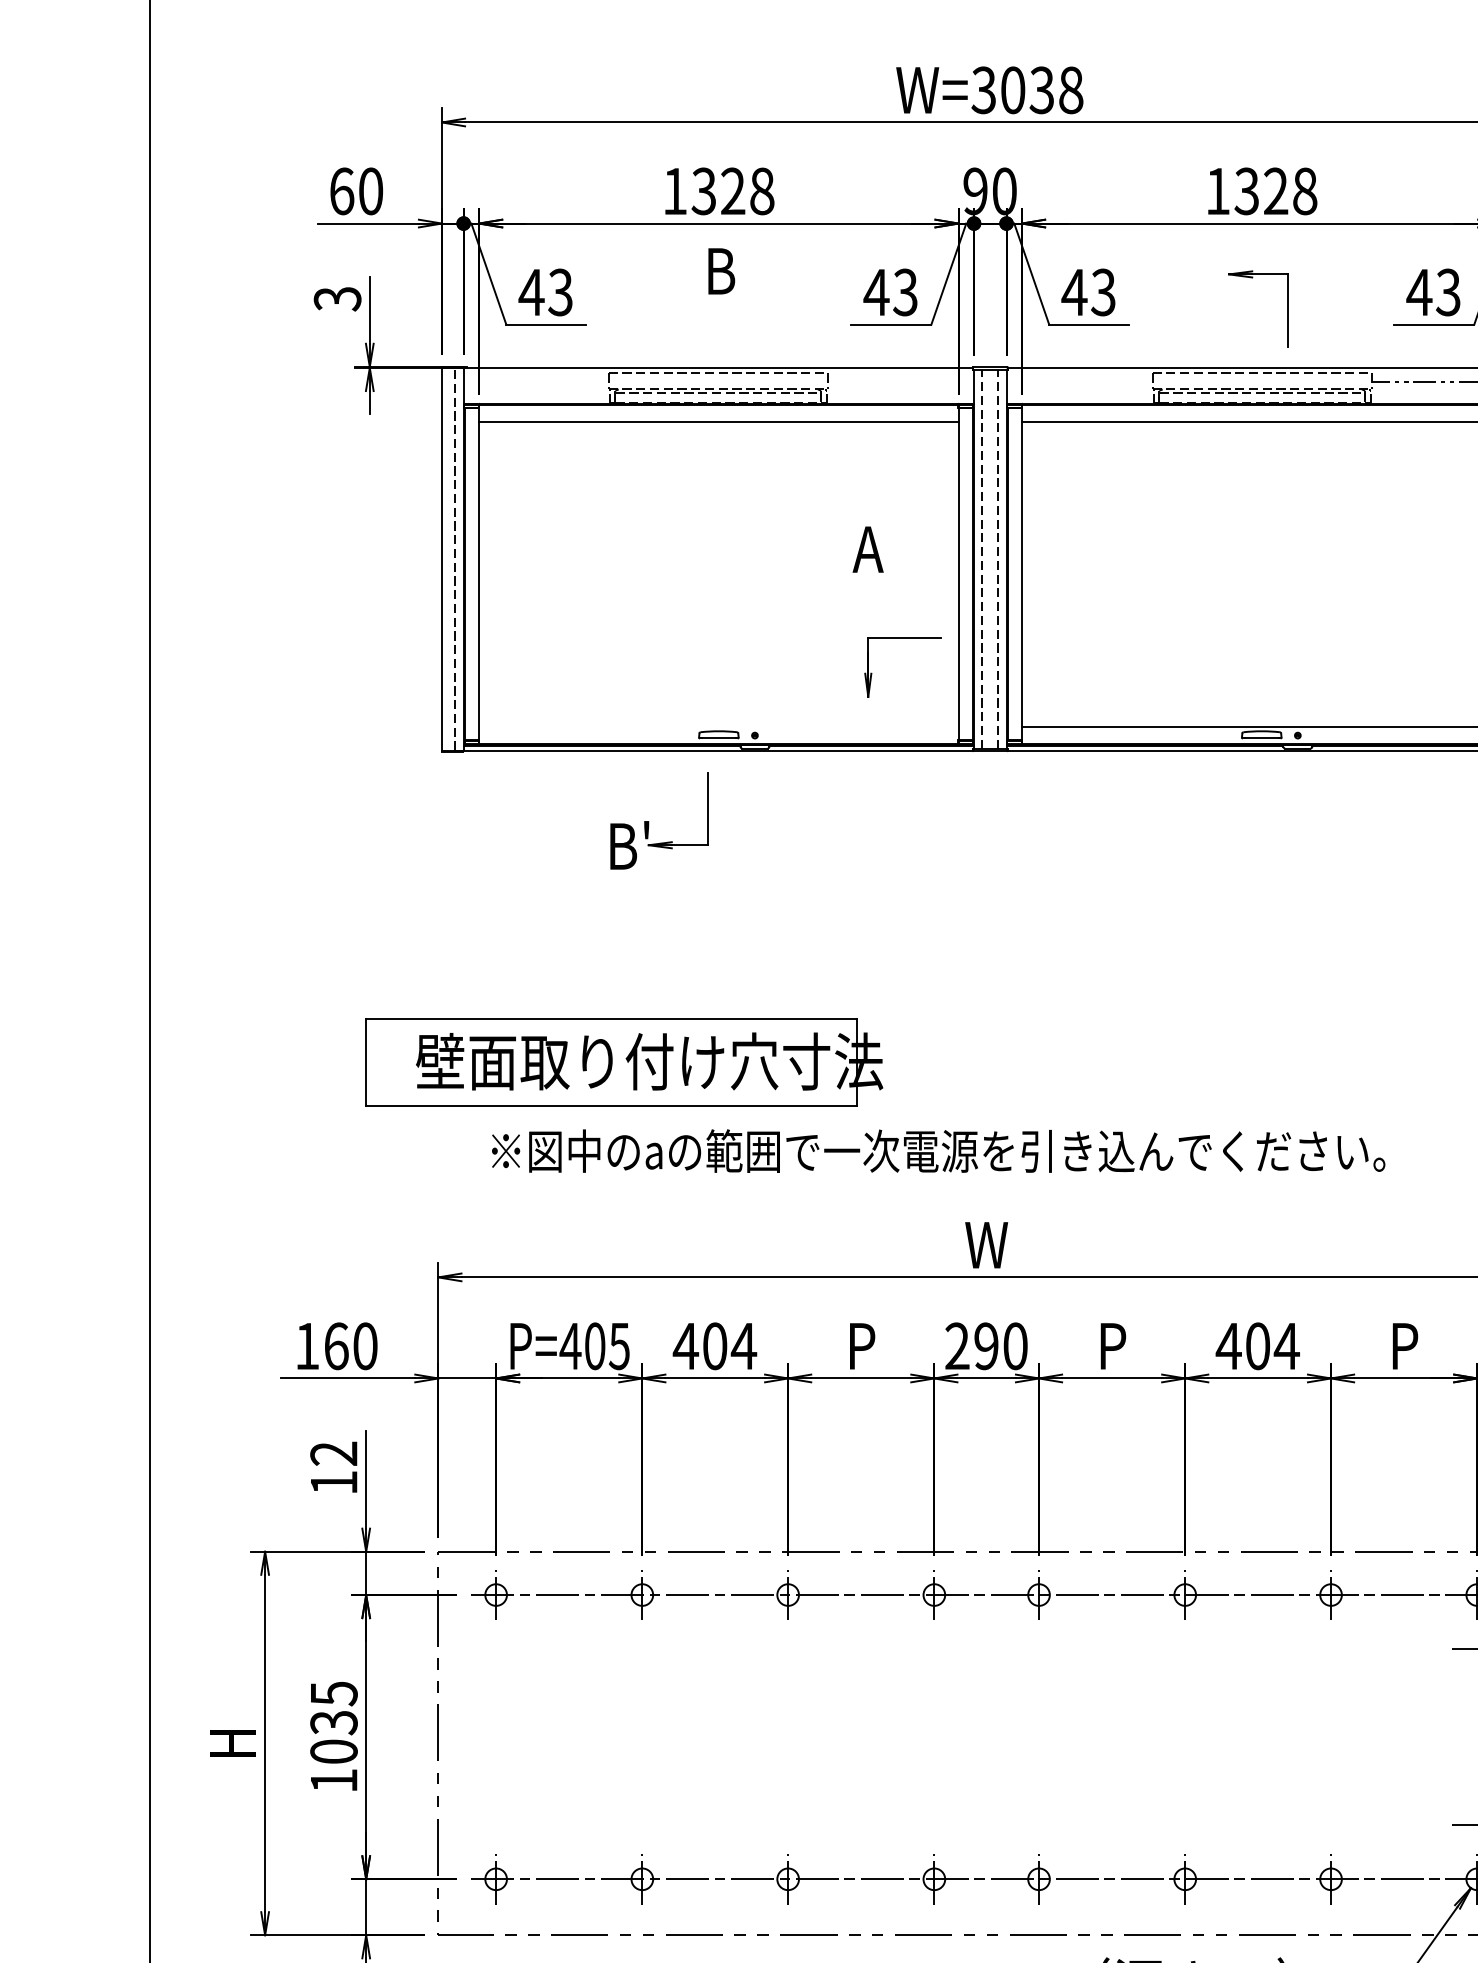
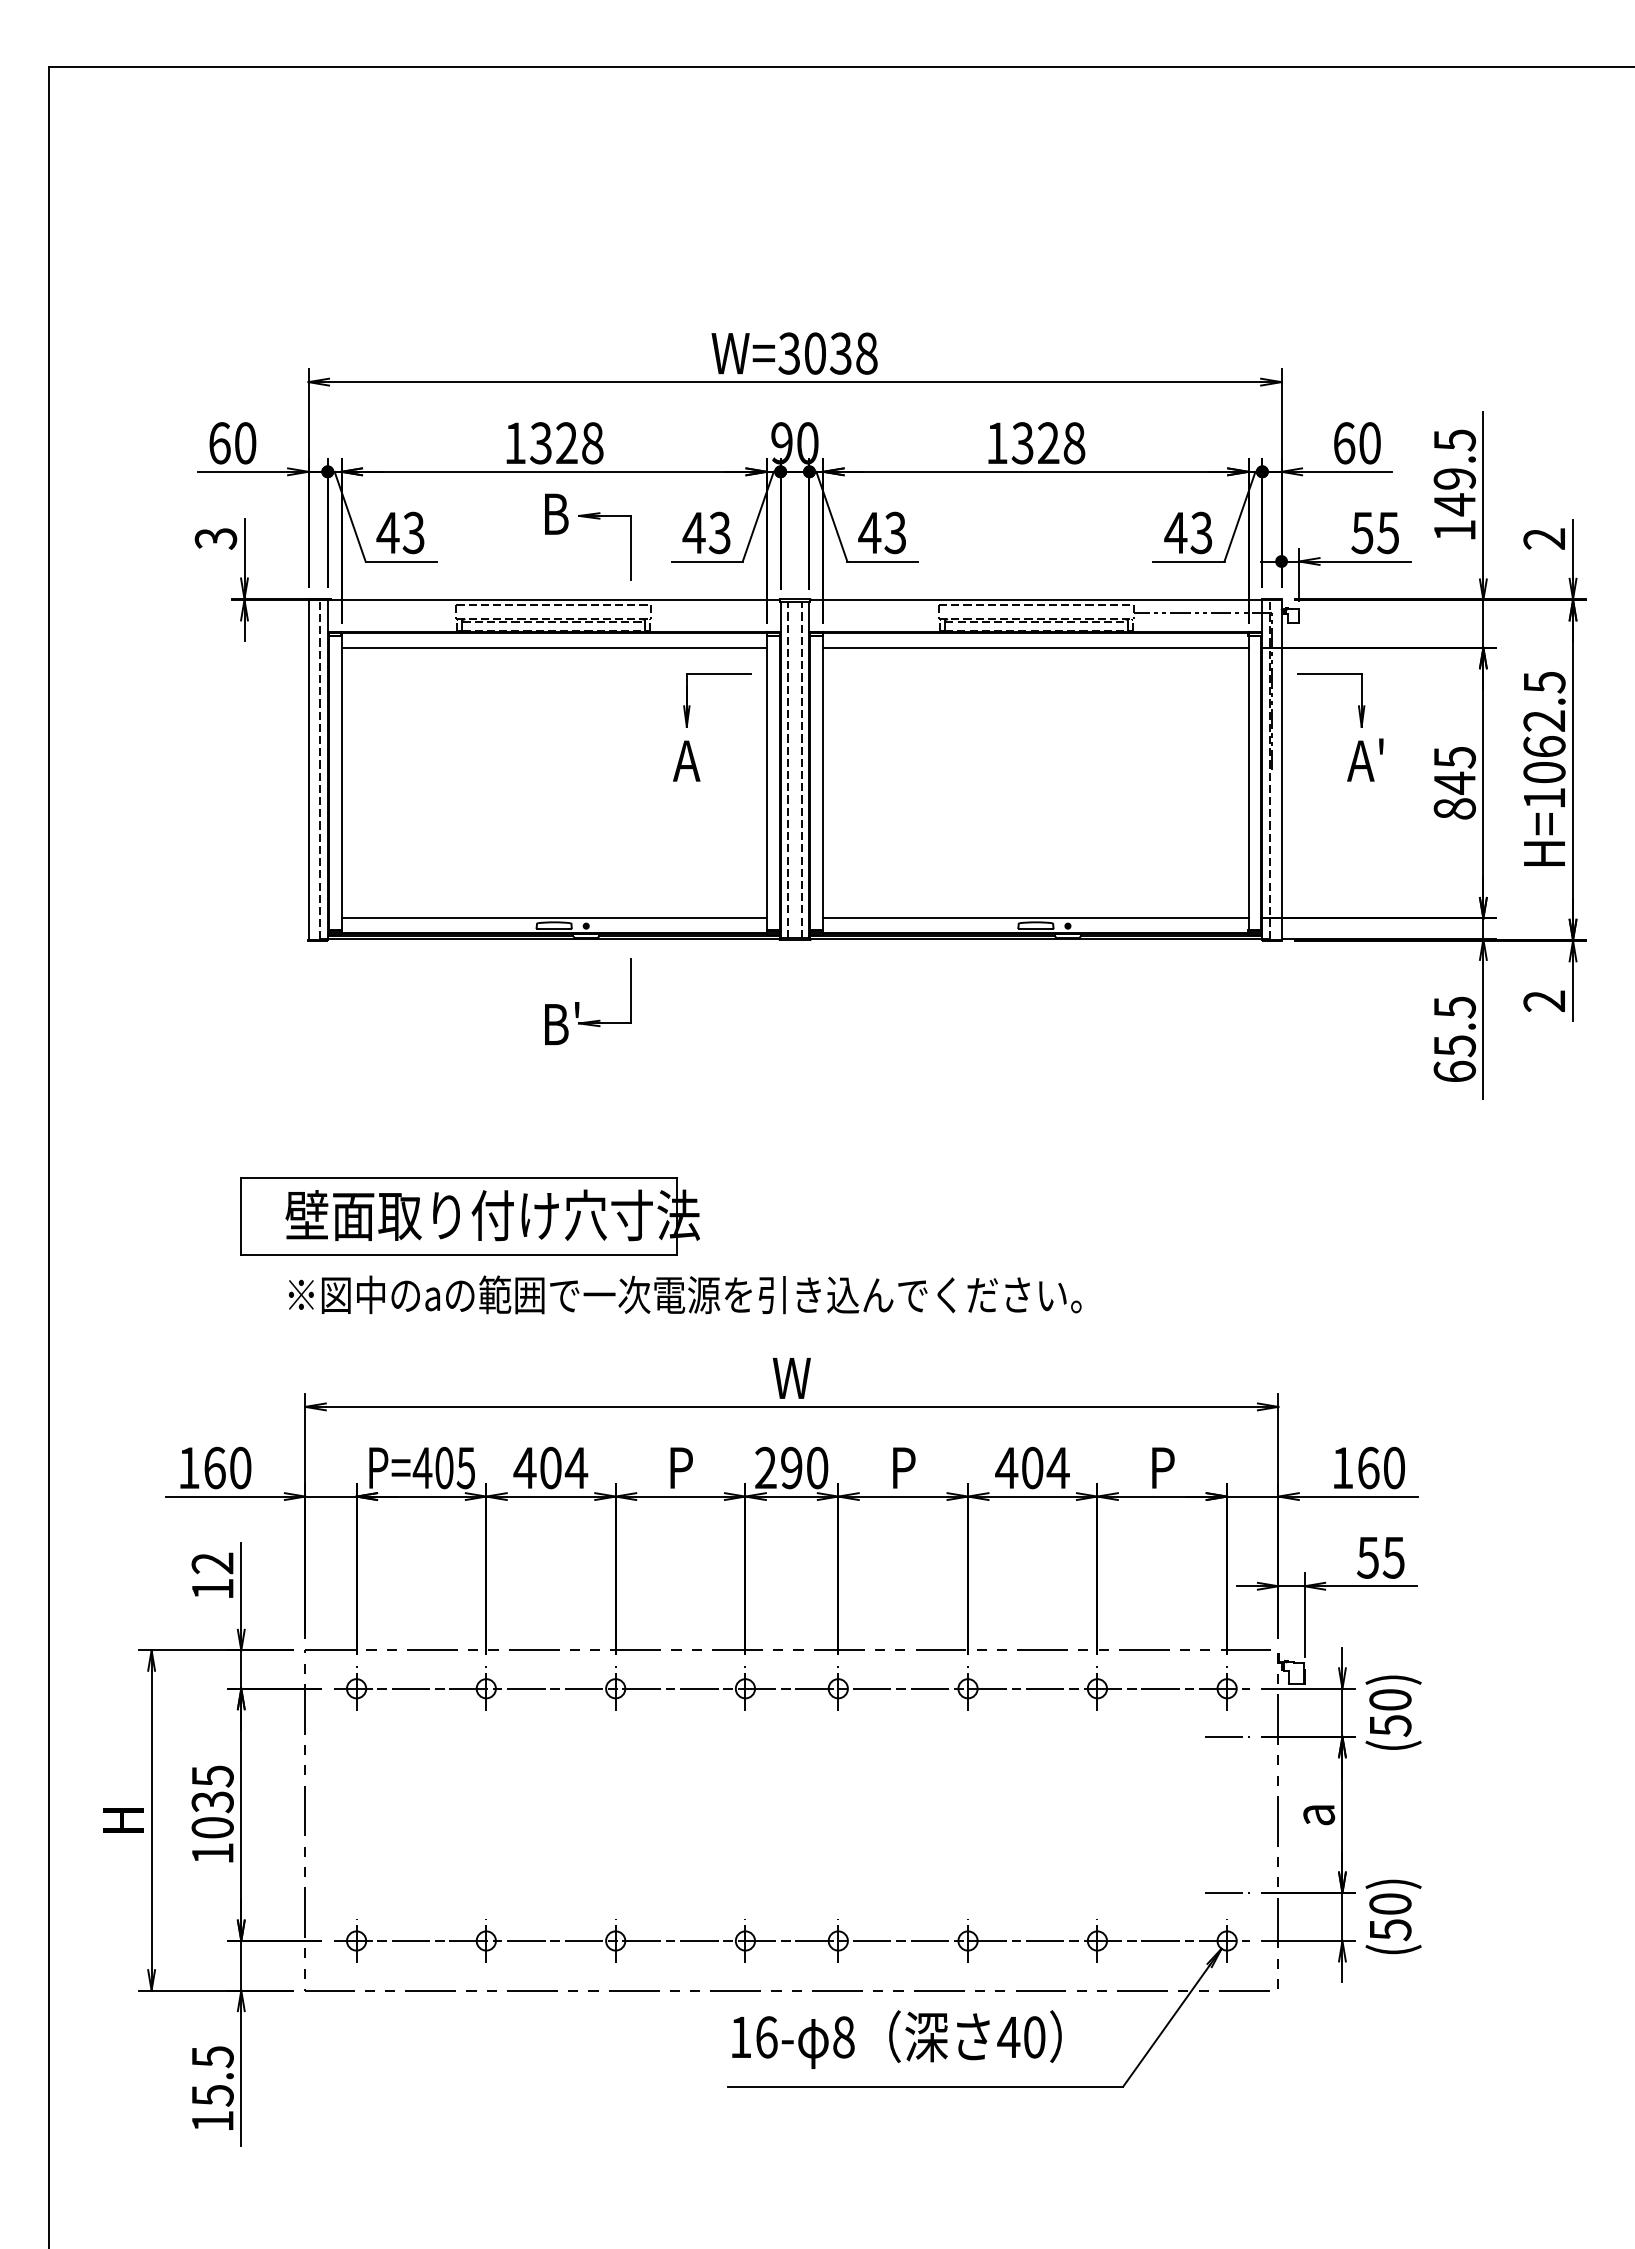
part: (1287, 308) -> (630, 546), moved
part: (902, 637) -> (717, 674), moved
line: (718, 726) -> (553, 918), added
part: (649, 821) -> (579, 1002), moved
text: (938, 1150) -> (685, 1294), moved

